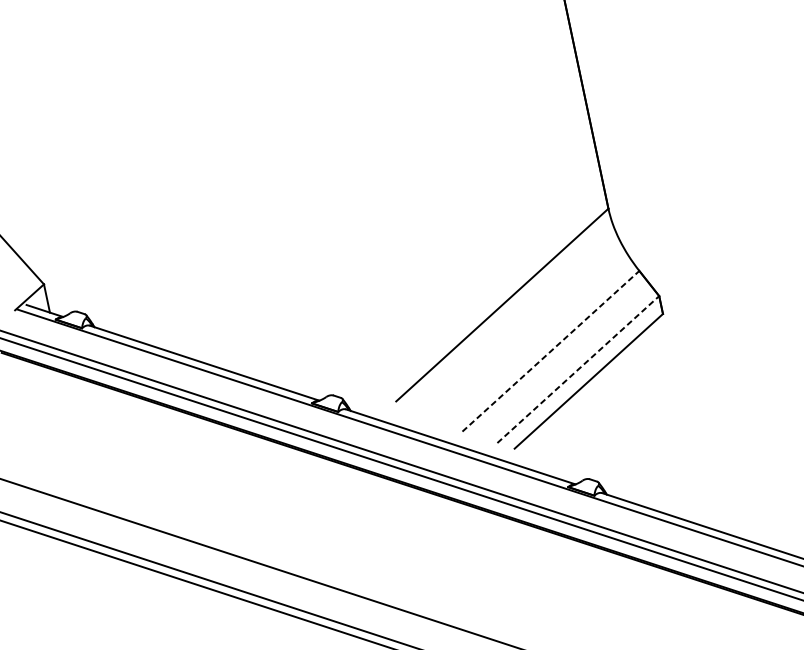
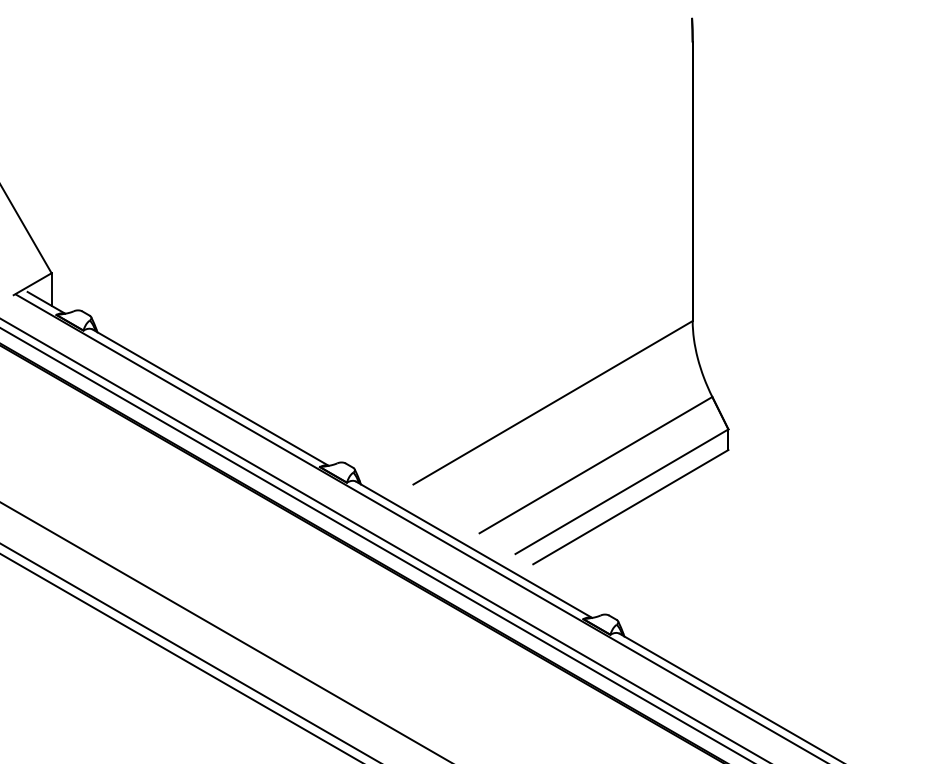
line: (550, 351) -> (595, 465), dashed -> solid
line: (578, 369) -> (622, 491), dashed -> solid

